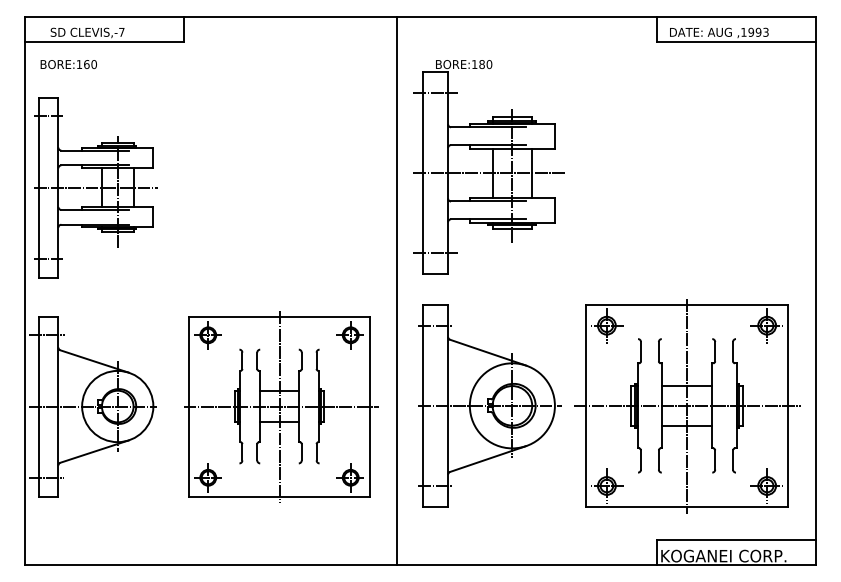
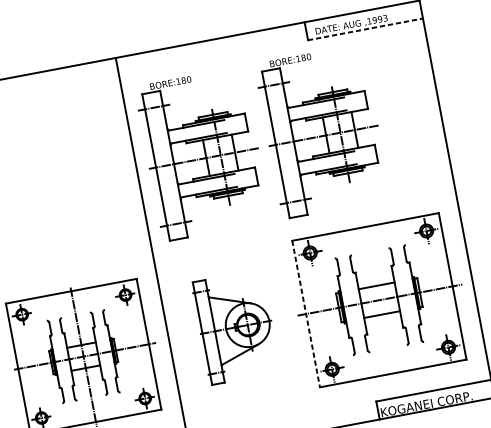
line: (737, 42) -> (366, 29), solid -> dashed
part: (653, 167) -> (322, 131), added
part: (489, 405) -> (235, 327), size x0.7
line: (586, 405) -> (306, 313), solid -> dashed
line: (687, 405) -> (379, 299), removed

